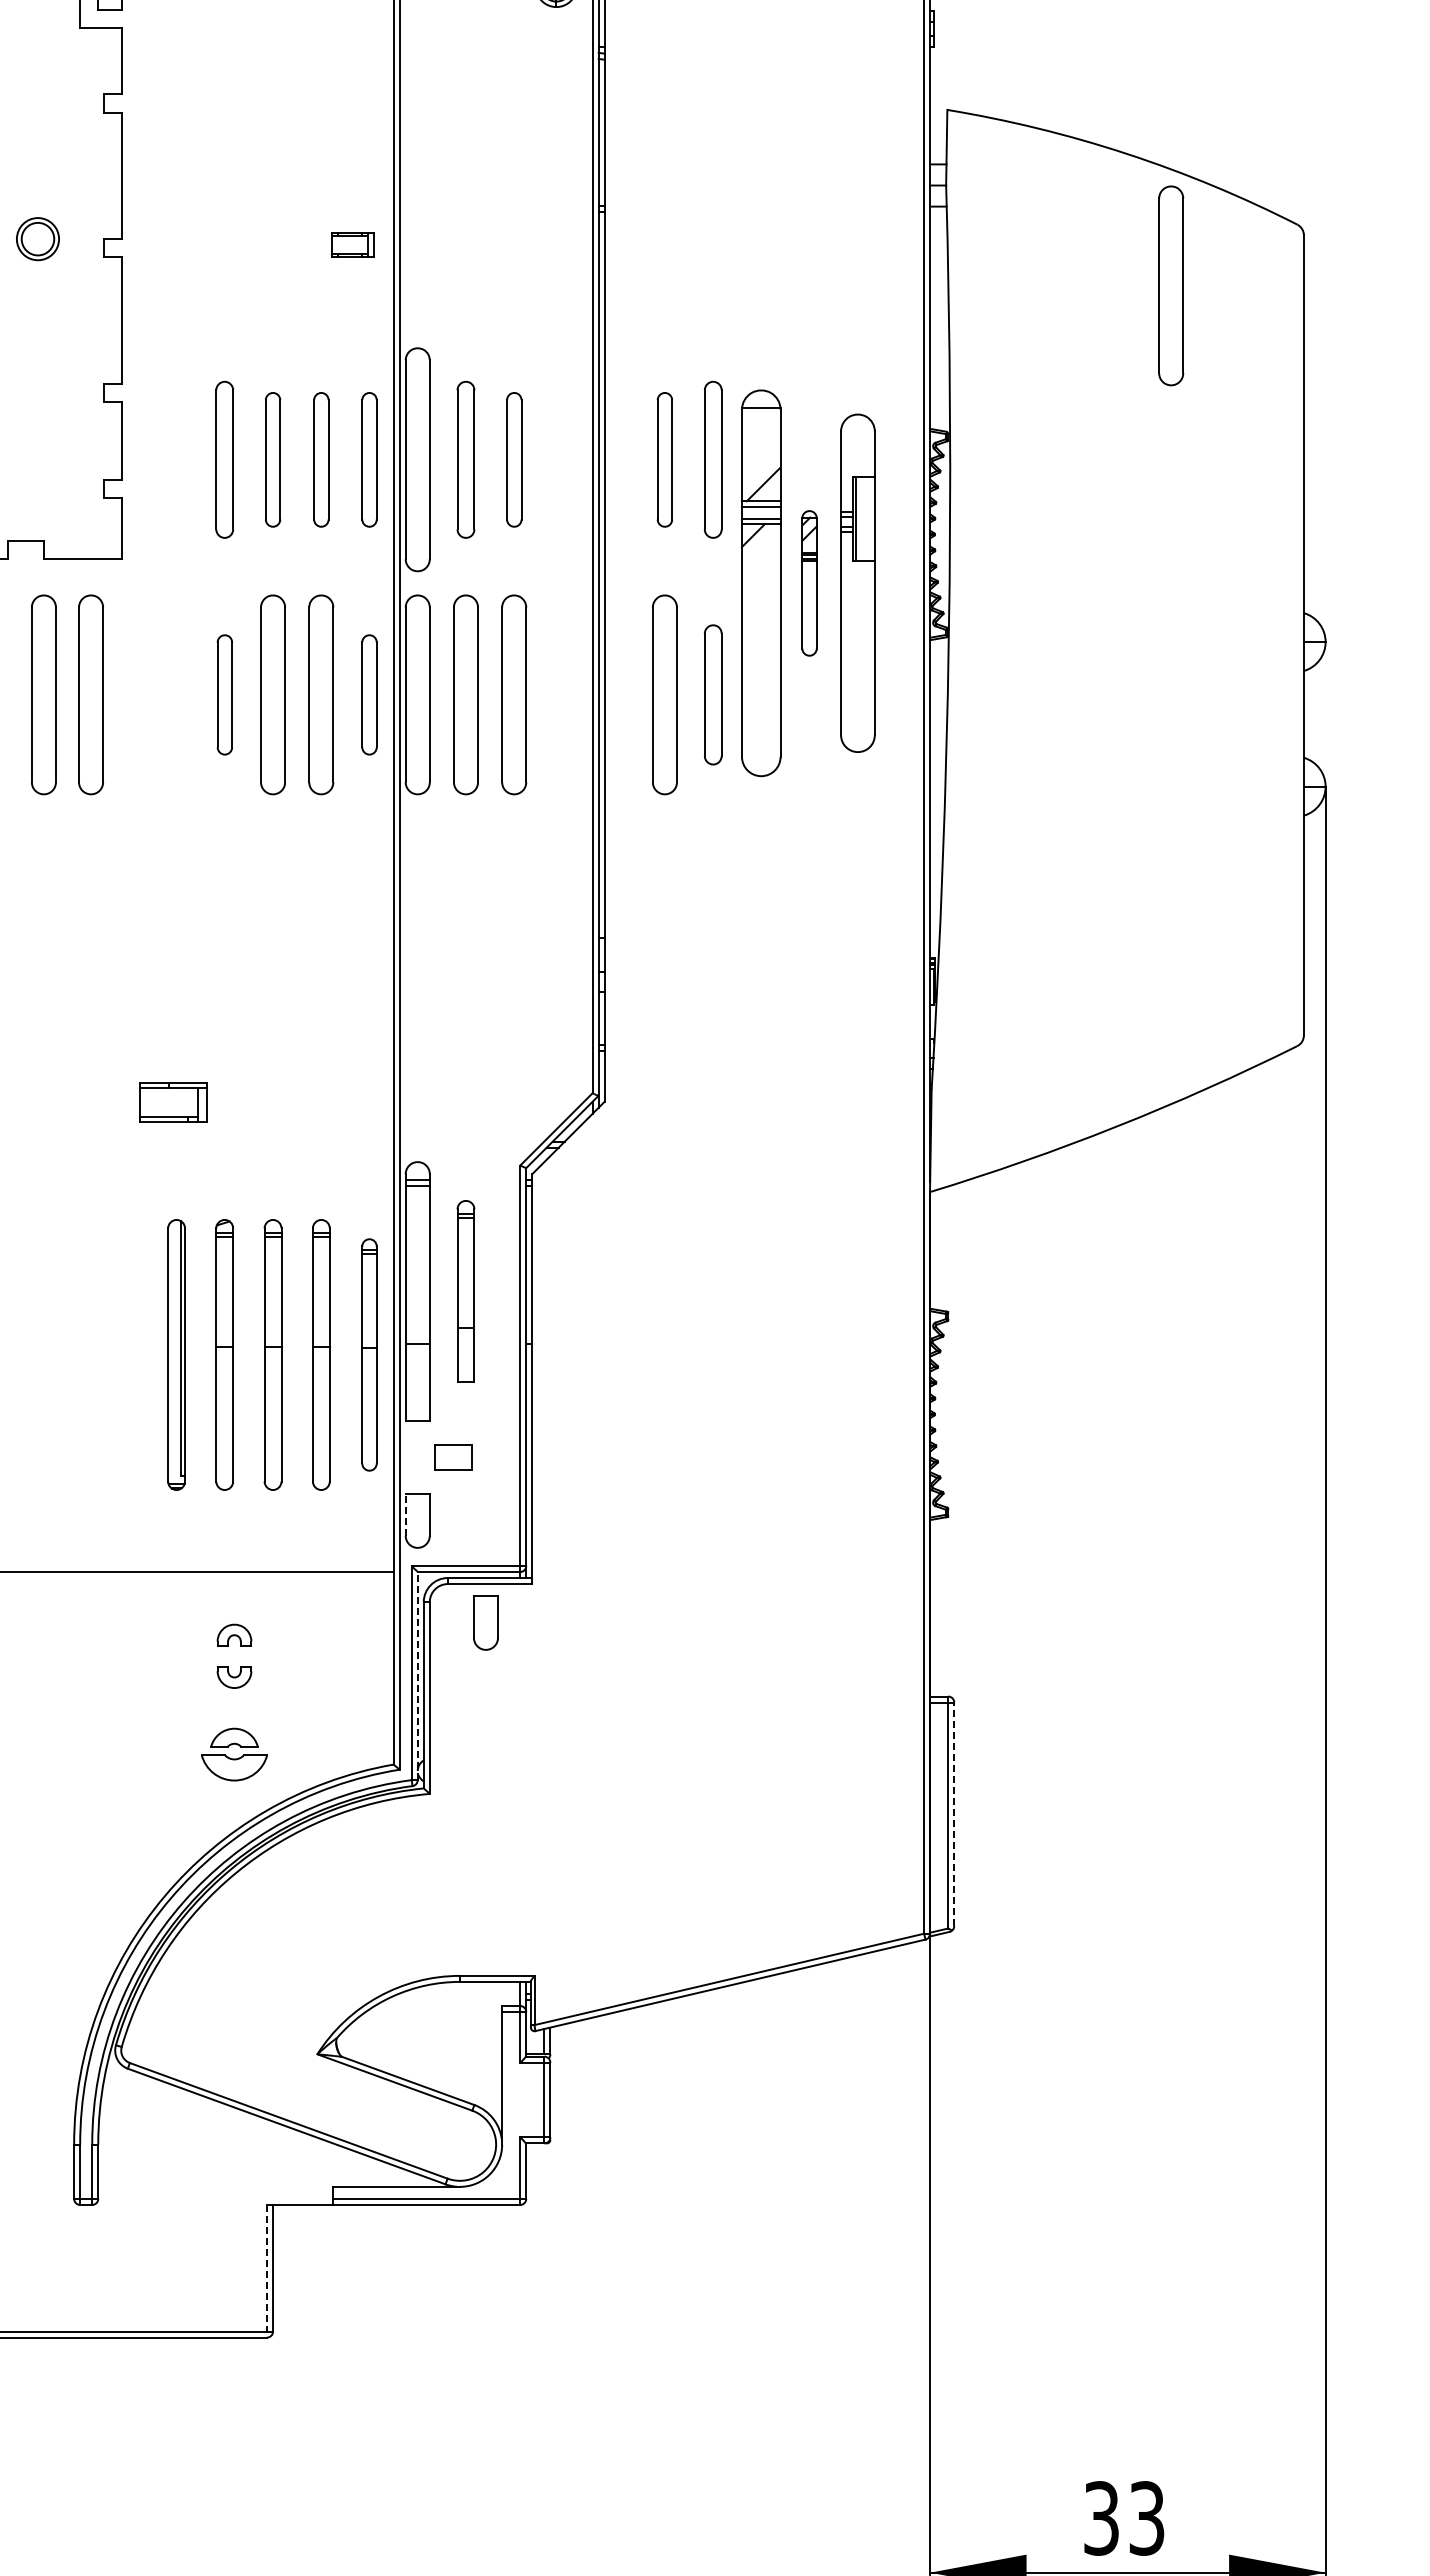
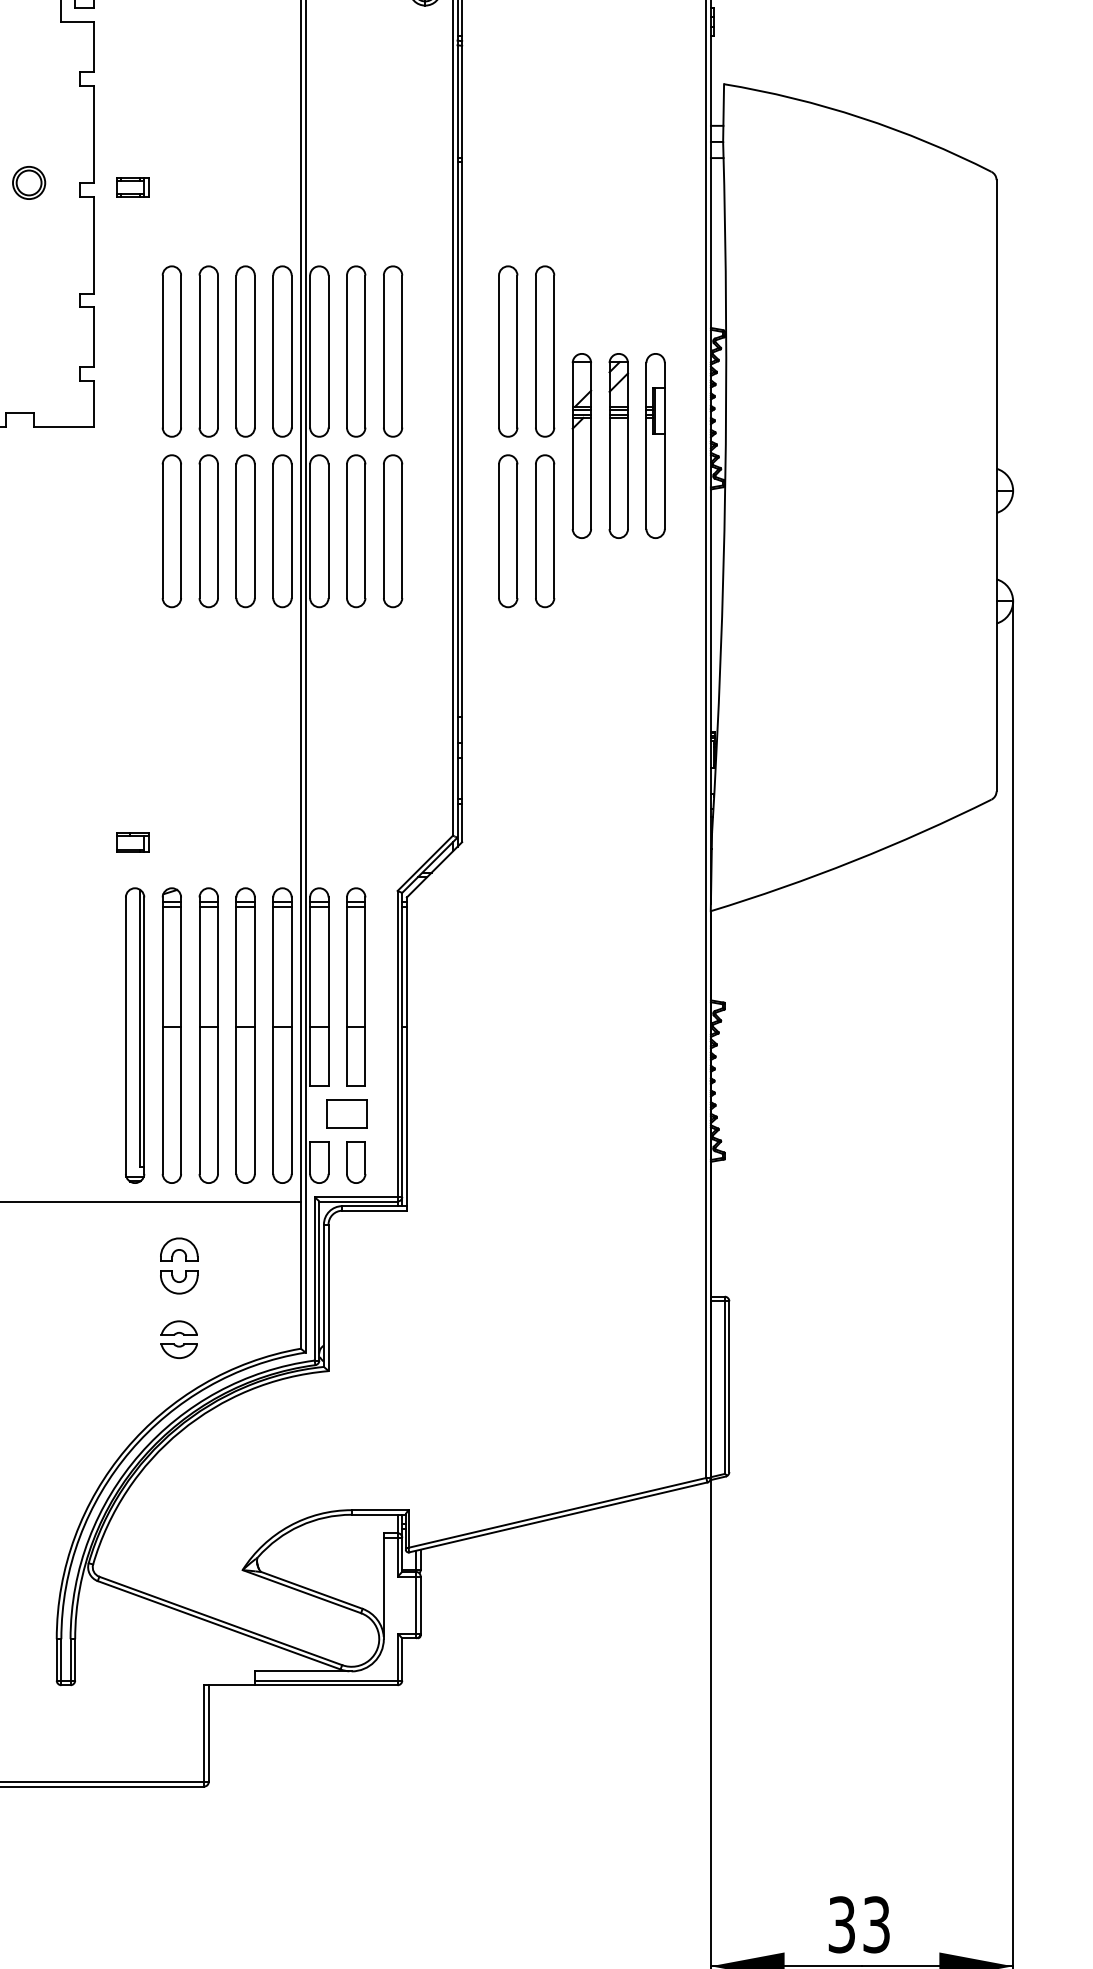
part: (352, 244) -> (132, 187), moved
part: (1171, 285) -> (895, 218), removed
part: (224, 459) -> (171, 351), size x1.43
part: (272, 459) -> (208, 351), size x1.67
part: (321, 459) -> (245, 351), size x1.67
part: (369, 459) -> (282, 351), size x1.67
part: (465, 459) -> (355, 351), size x1.43
part: (514, 459) -> (393, 351), size x1.67
part: (664, 459) -> (507, 351), size x1.67
part: (713, 459) -> (545, 351), size x1.43
part: (761, 583) -> (582, 446), size x0.62
part: (809, 583) -> (618, 446), size x1.67
part: (857, 583) -> (655, 446), size x0.71
part: (43, 694) -> (33, 530), removed
part: (90, 694) -> (69, 530), removed
part: (224, 694) -> (171, 530), size x1.67
part: (369, 694) -> (282, 530), size x1.67
part: (713, 694) -> (545, 530), size x1.43
part: (173, 1101) -> (132, 841), size x0.62
part: (465, 1291) -> (355, 987), size x1.43
part: (176, 1354) -> (134, 1035), size x1.43
part: (224, 1354) -> (171, 1035), size x1.43
part: (272, 1354) -> (208, 1035), size x1.43
part: (321, 1354) -> (245, 1035), size x1.43
part: (369, 1354) -> (282, 1035), size x1.67
part: (453, 1457) -> (346, 1114), size x1.43
line: (405, 1514) -> (309, 1157), dashed -> solid
part: (485, 1622) -> (355, 1162), moved
part: (234, 1634) -> (179, 1249), size x1.43
line: (417, 1675) -> (319, 1280), dashed -> solid
part: (234, 1677) -> (179, 1282), size x1.43
part: (234, 1767) -> (179, 1350), size x0.71
line: (954, 1814) -> (729, 1386), dashed -> solid
line: (267, 2271) -> (204, 1736), dashed -> solid

